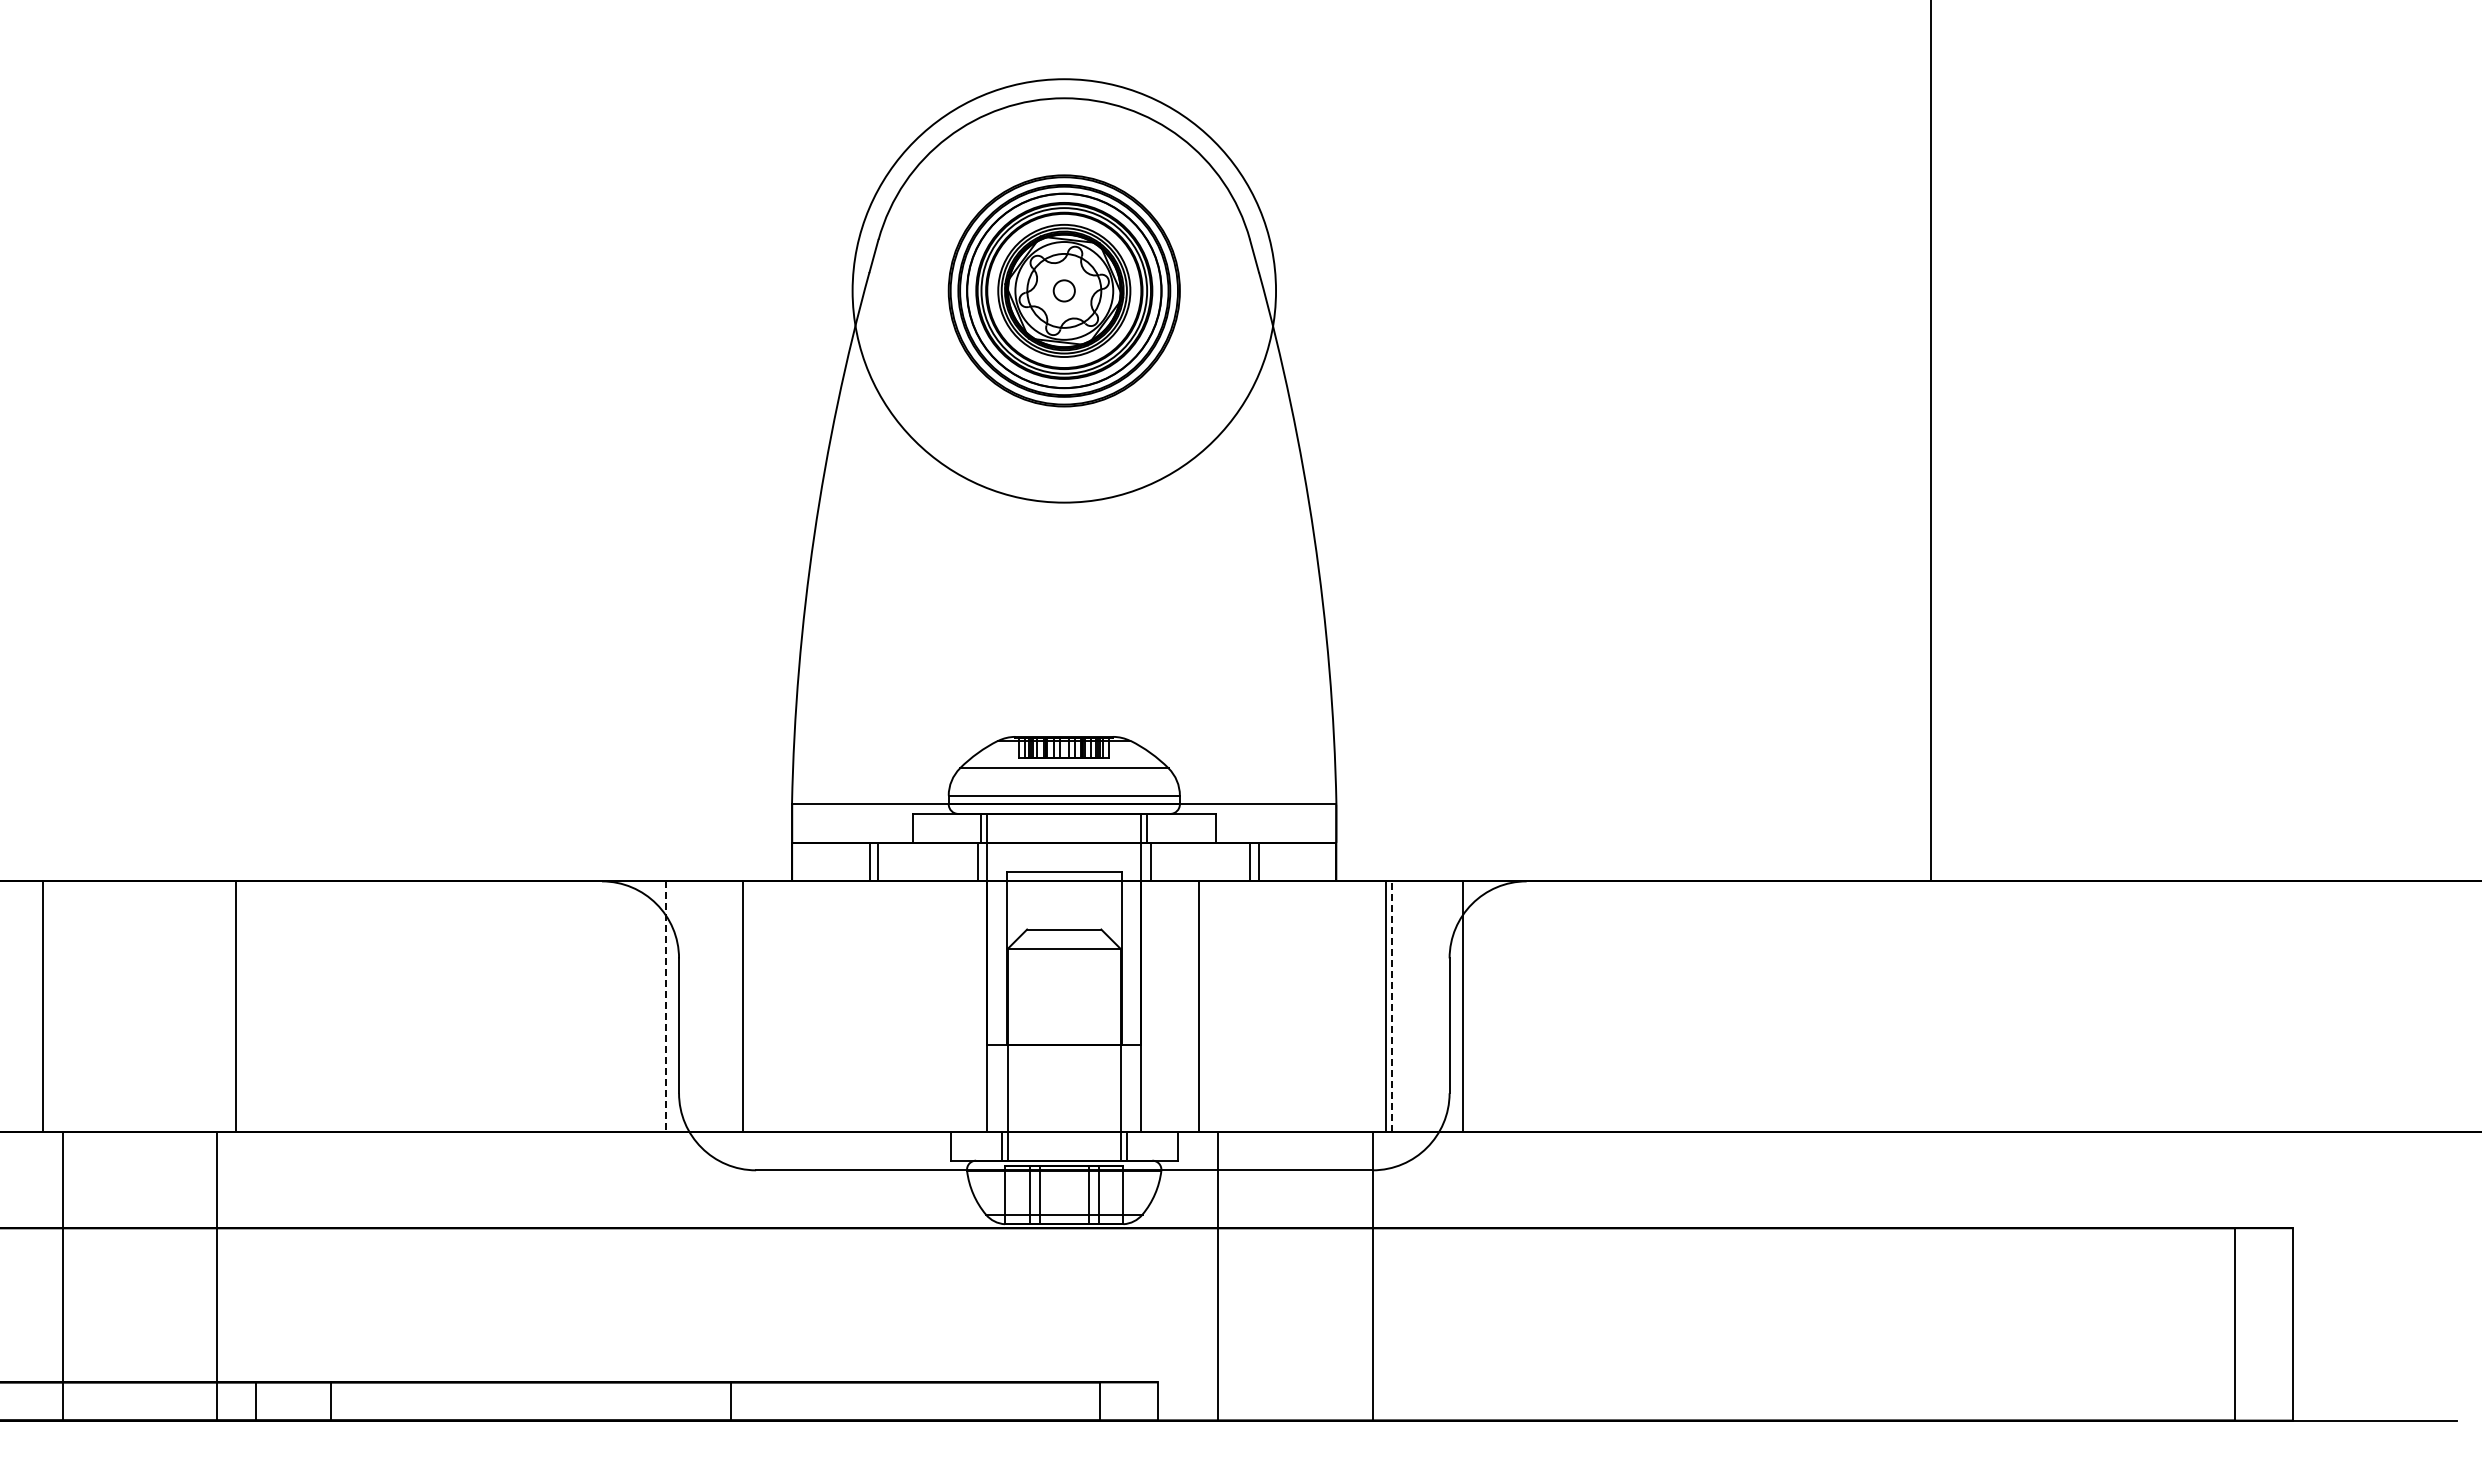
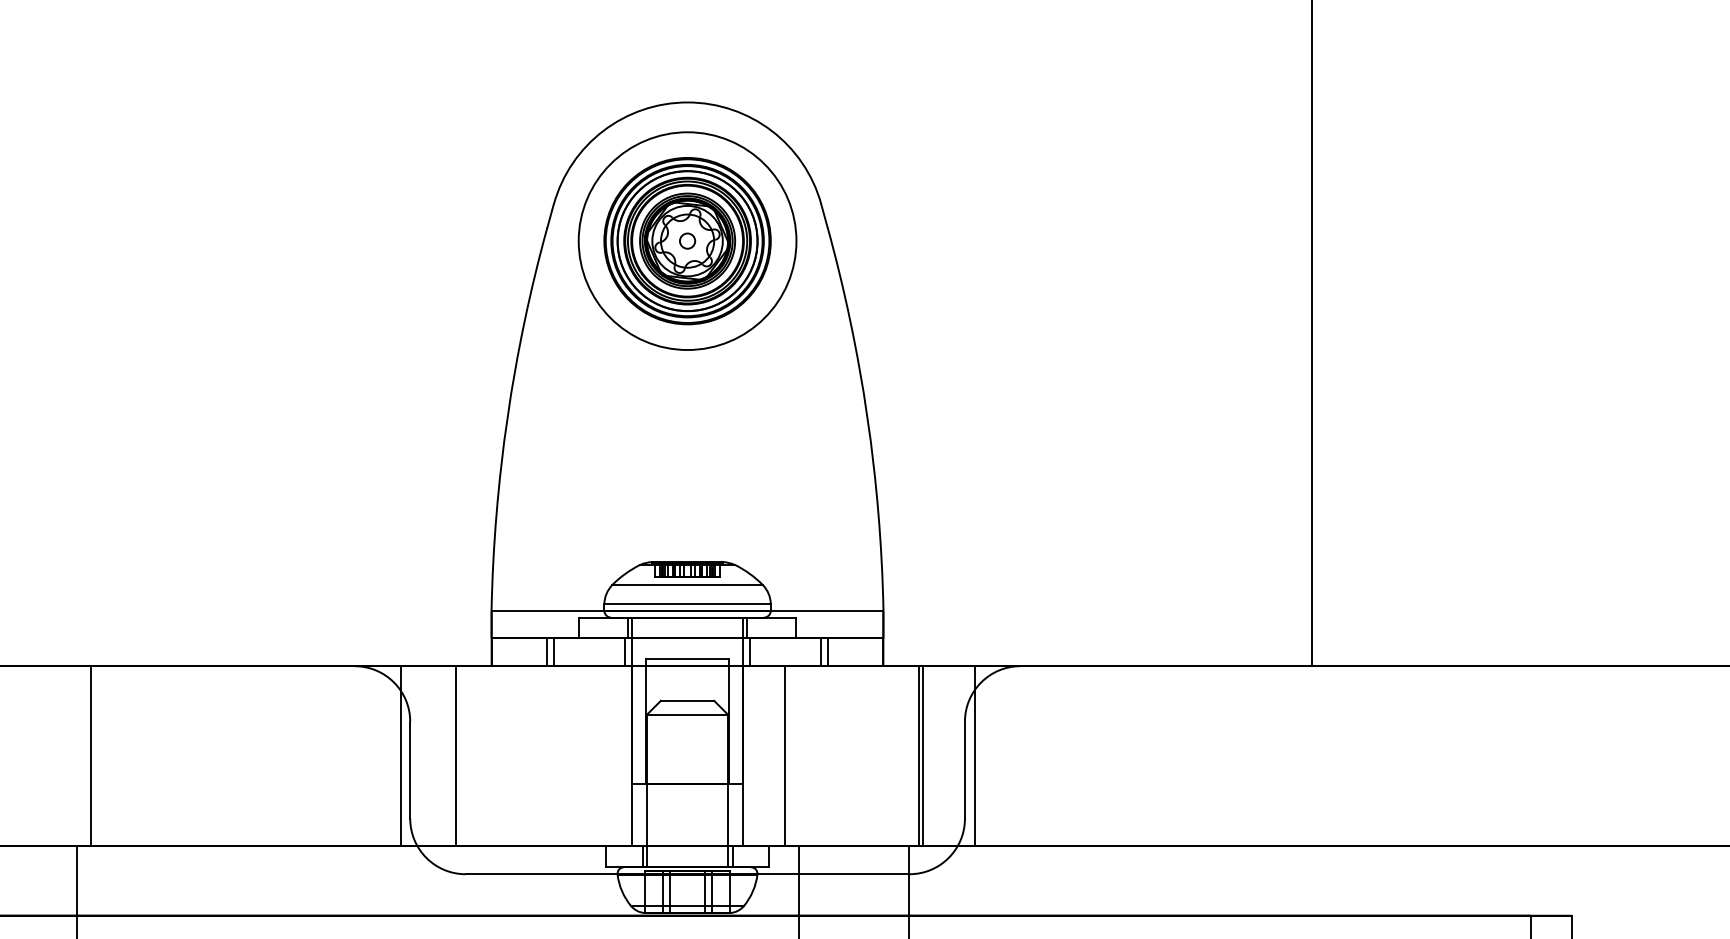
circle: (1064, 290) -> (687, 240), size x0.71
line: (1391, 1006) -> (923, 756), dashed -> solid
line: (665, 1007) -> (400, 757), dashed -> solid

